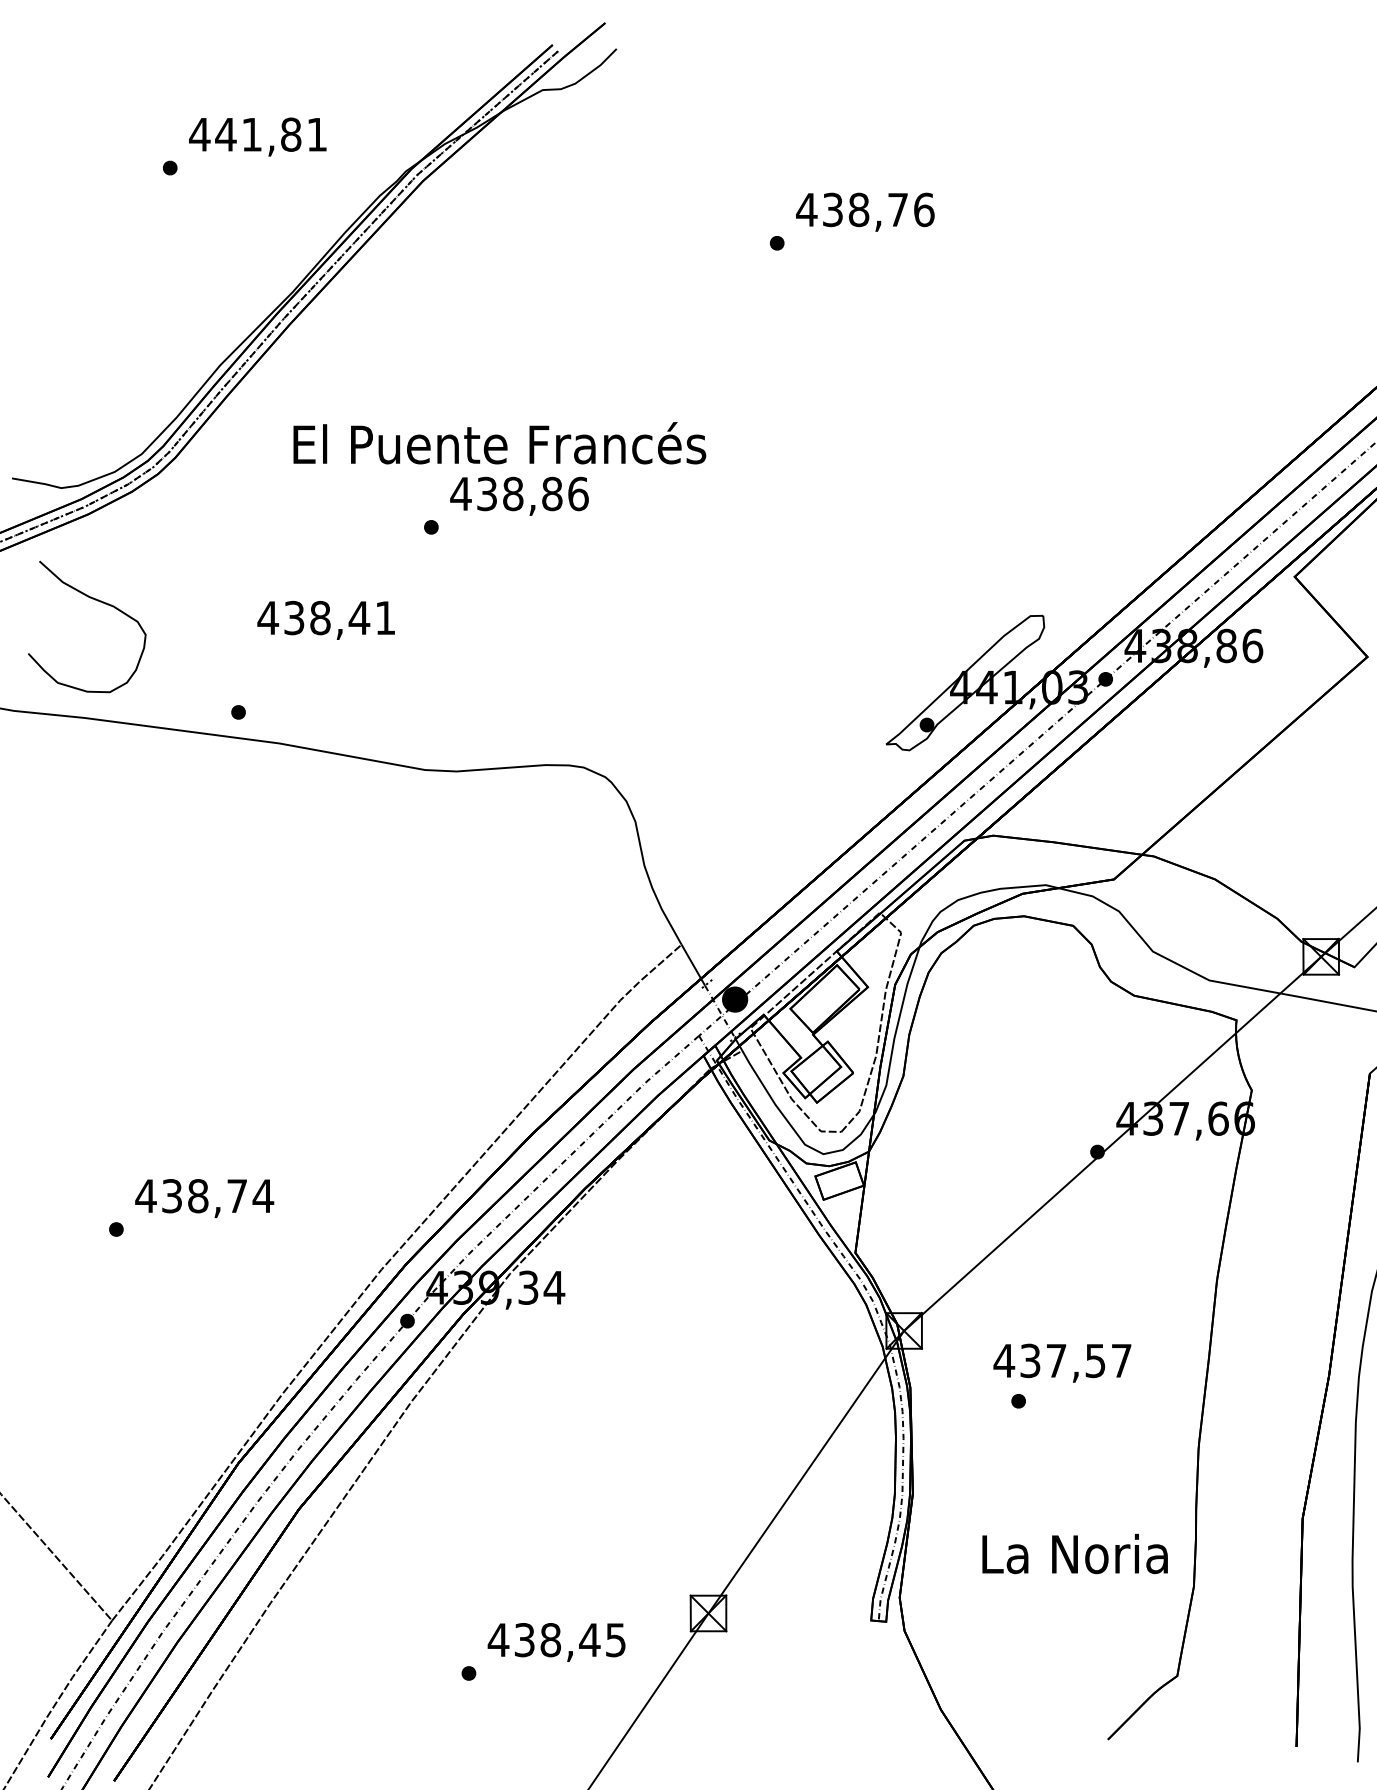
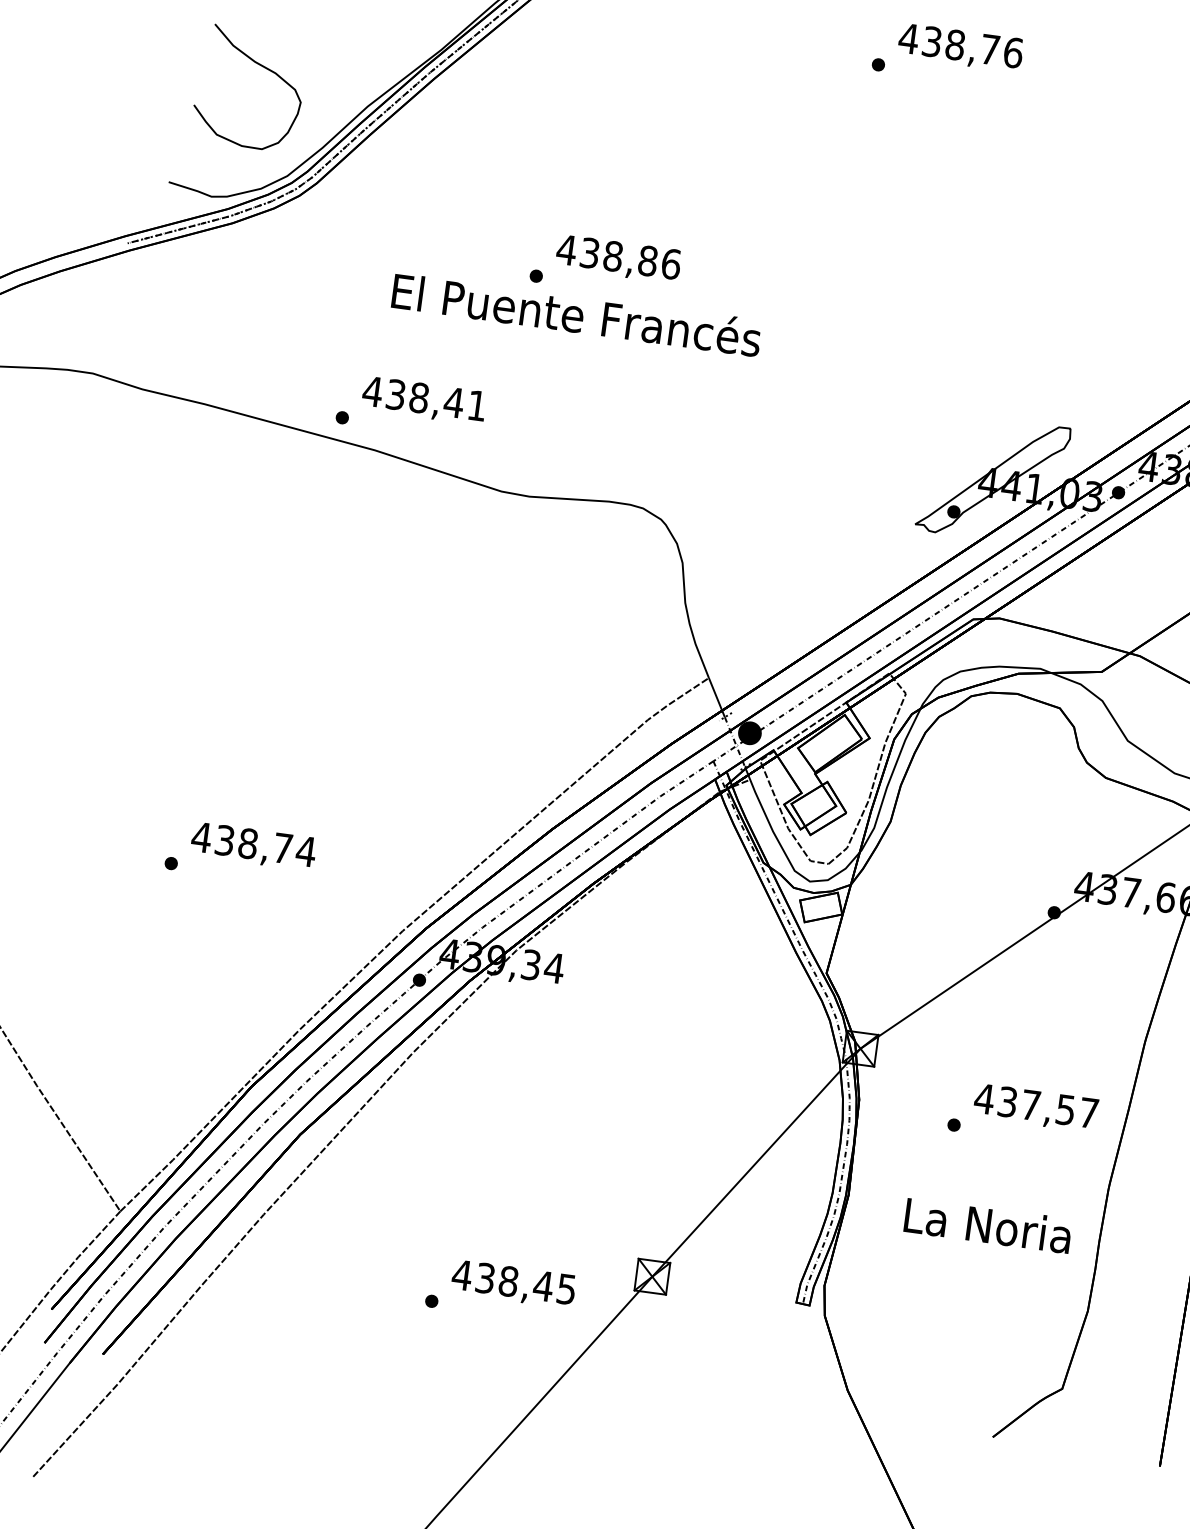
text: (499, 443) -> (576, 314), moved
curve: (97, 601) -> (261, 66), moved
text: (325, 620) -> (423, 400), moved
text: (1062, 1362) -> (1036, 1107), moved
text: (1074, 1553) -> (987, 1225), moved

